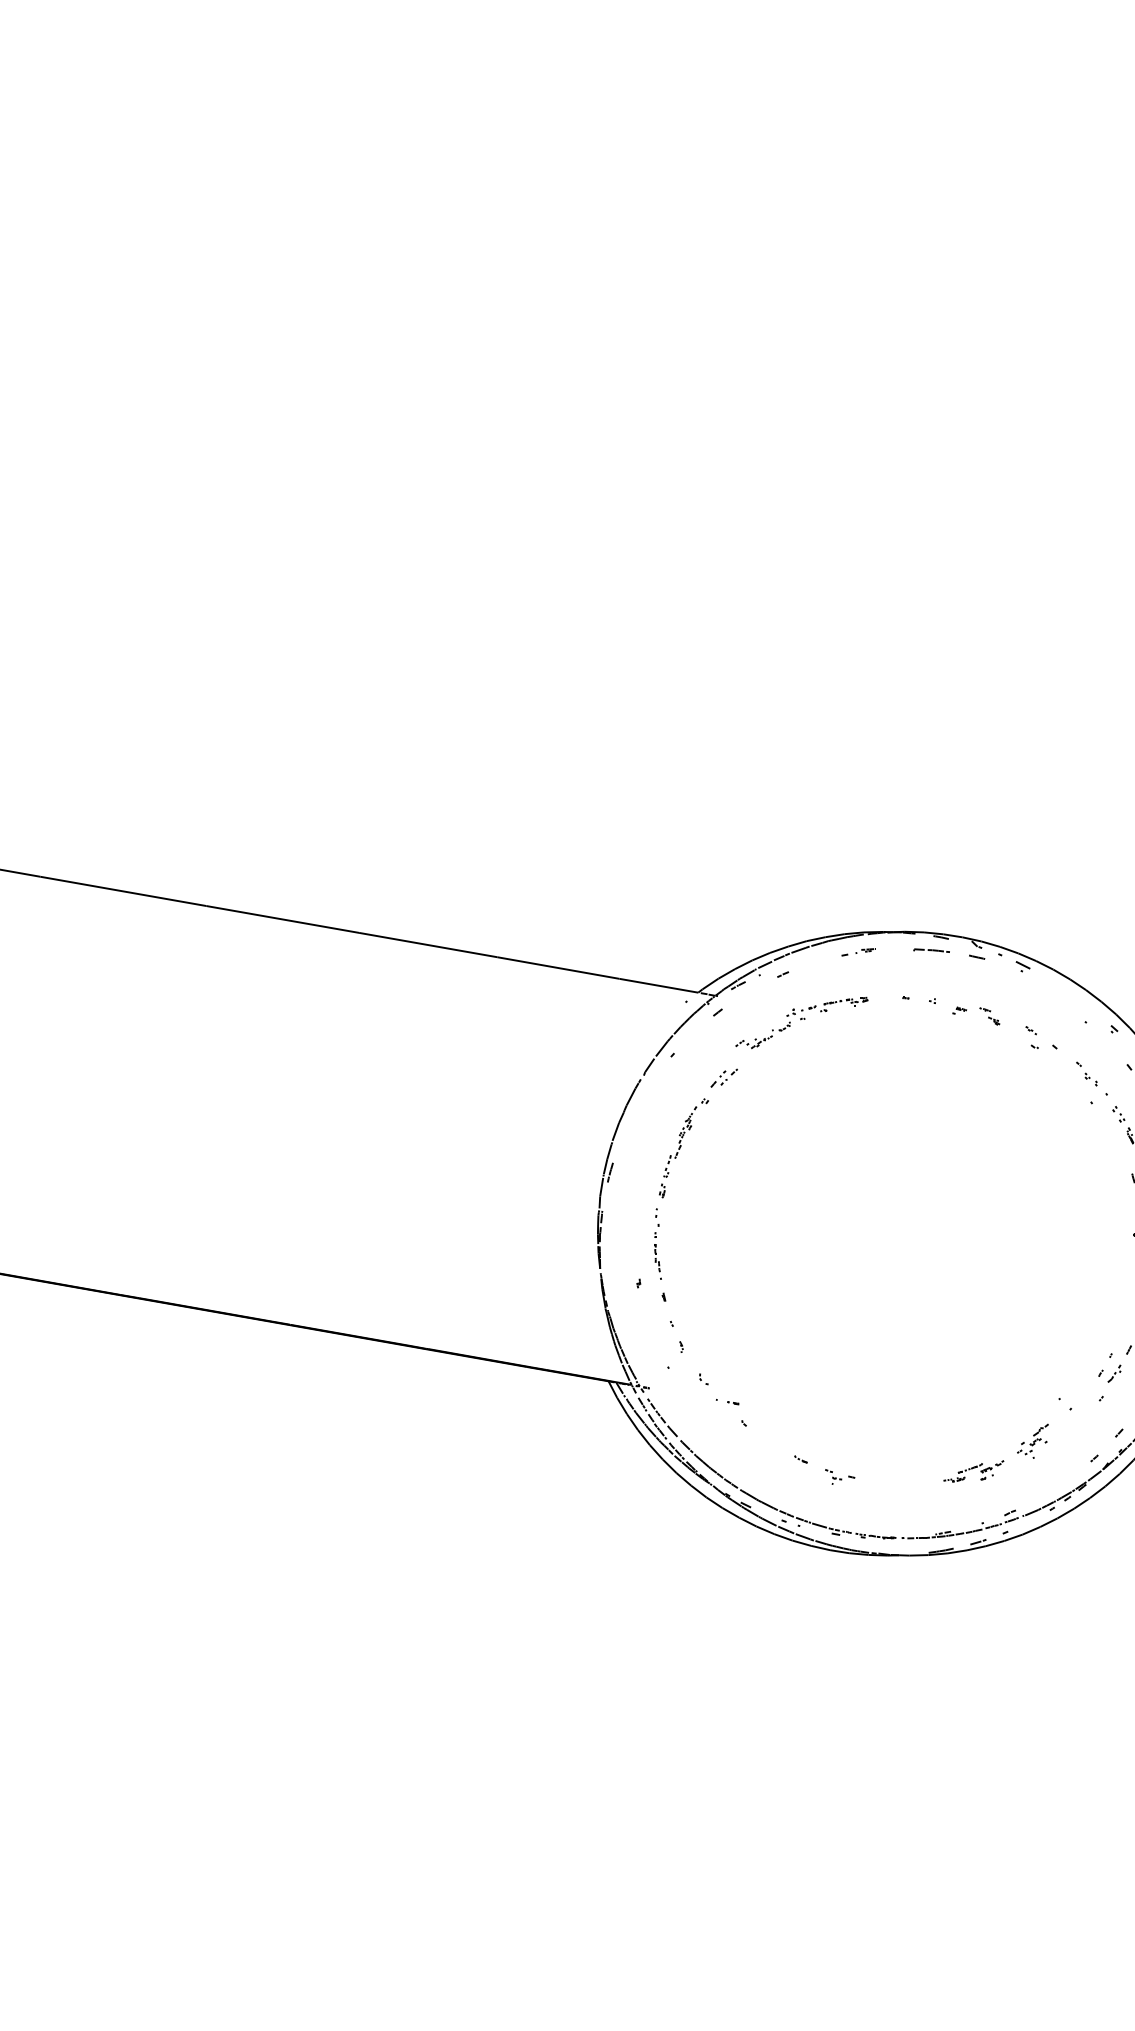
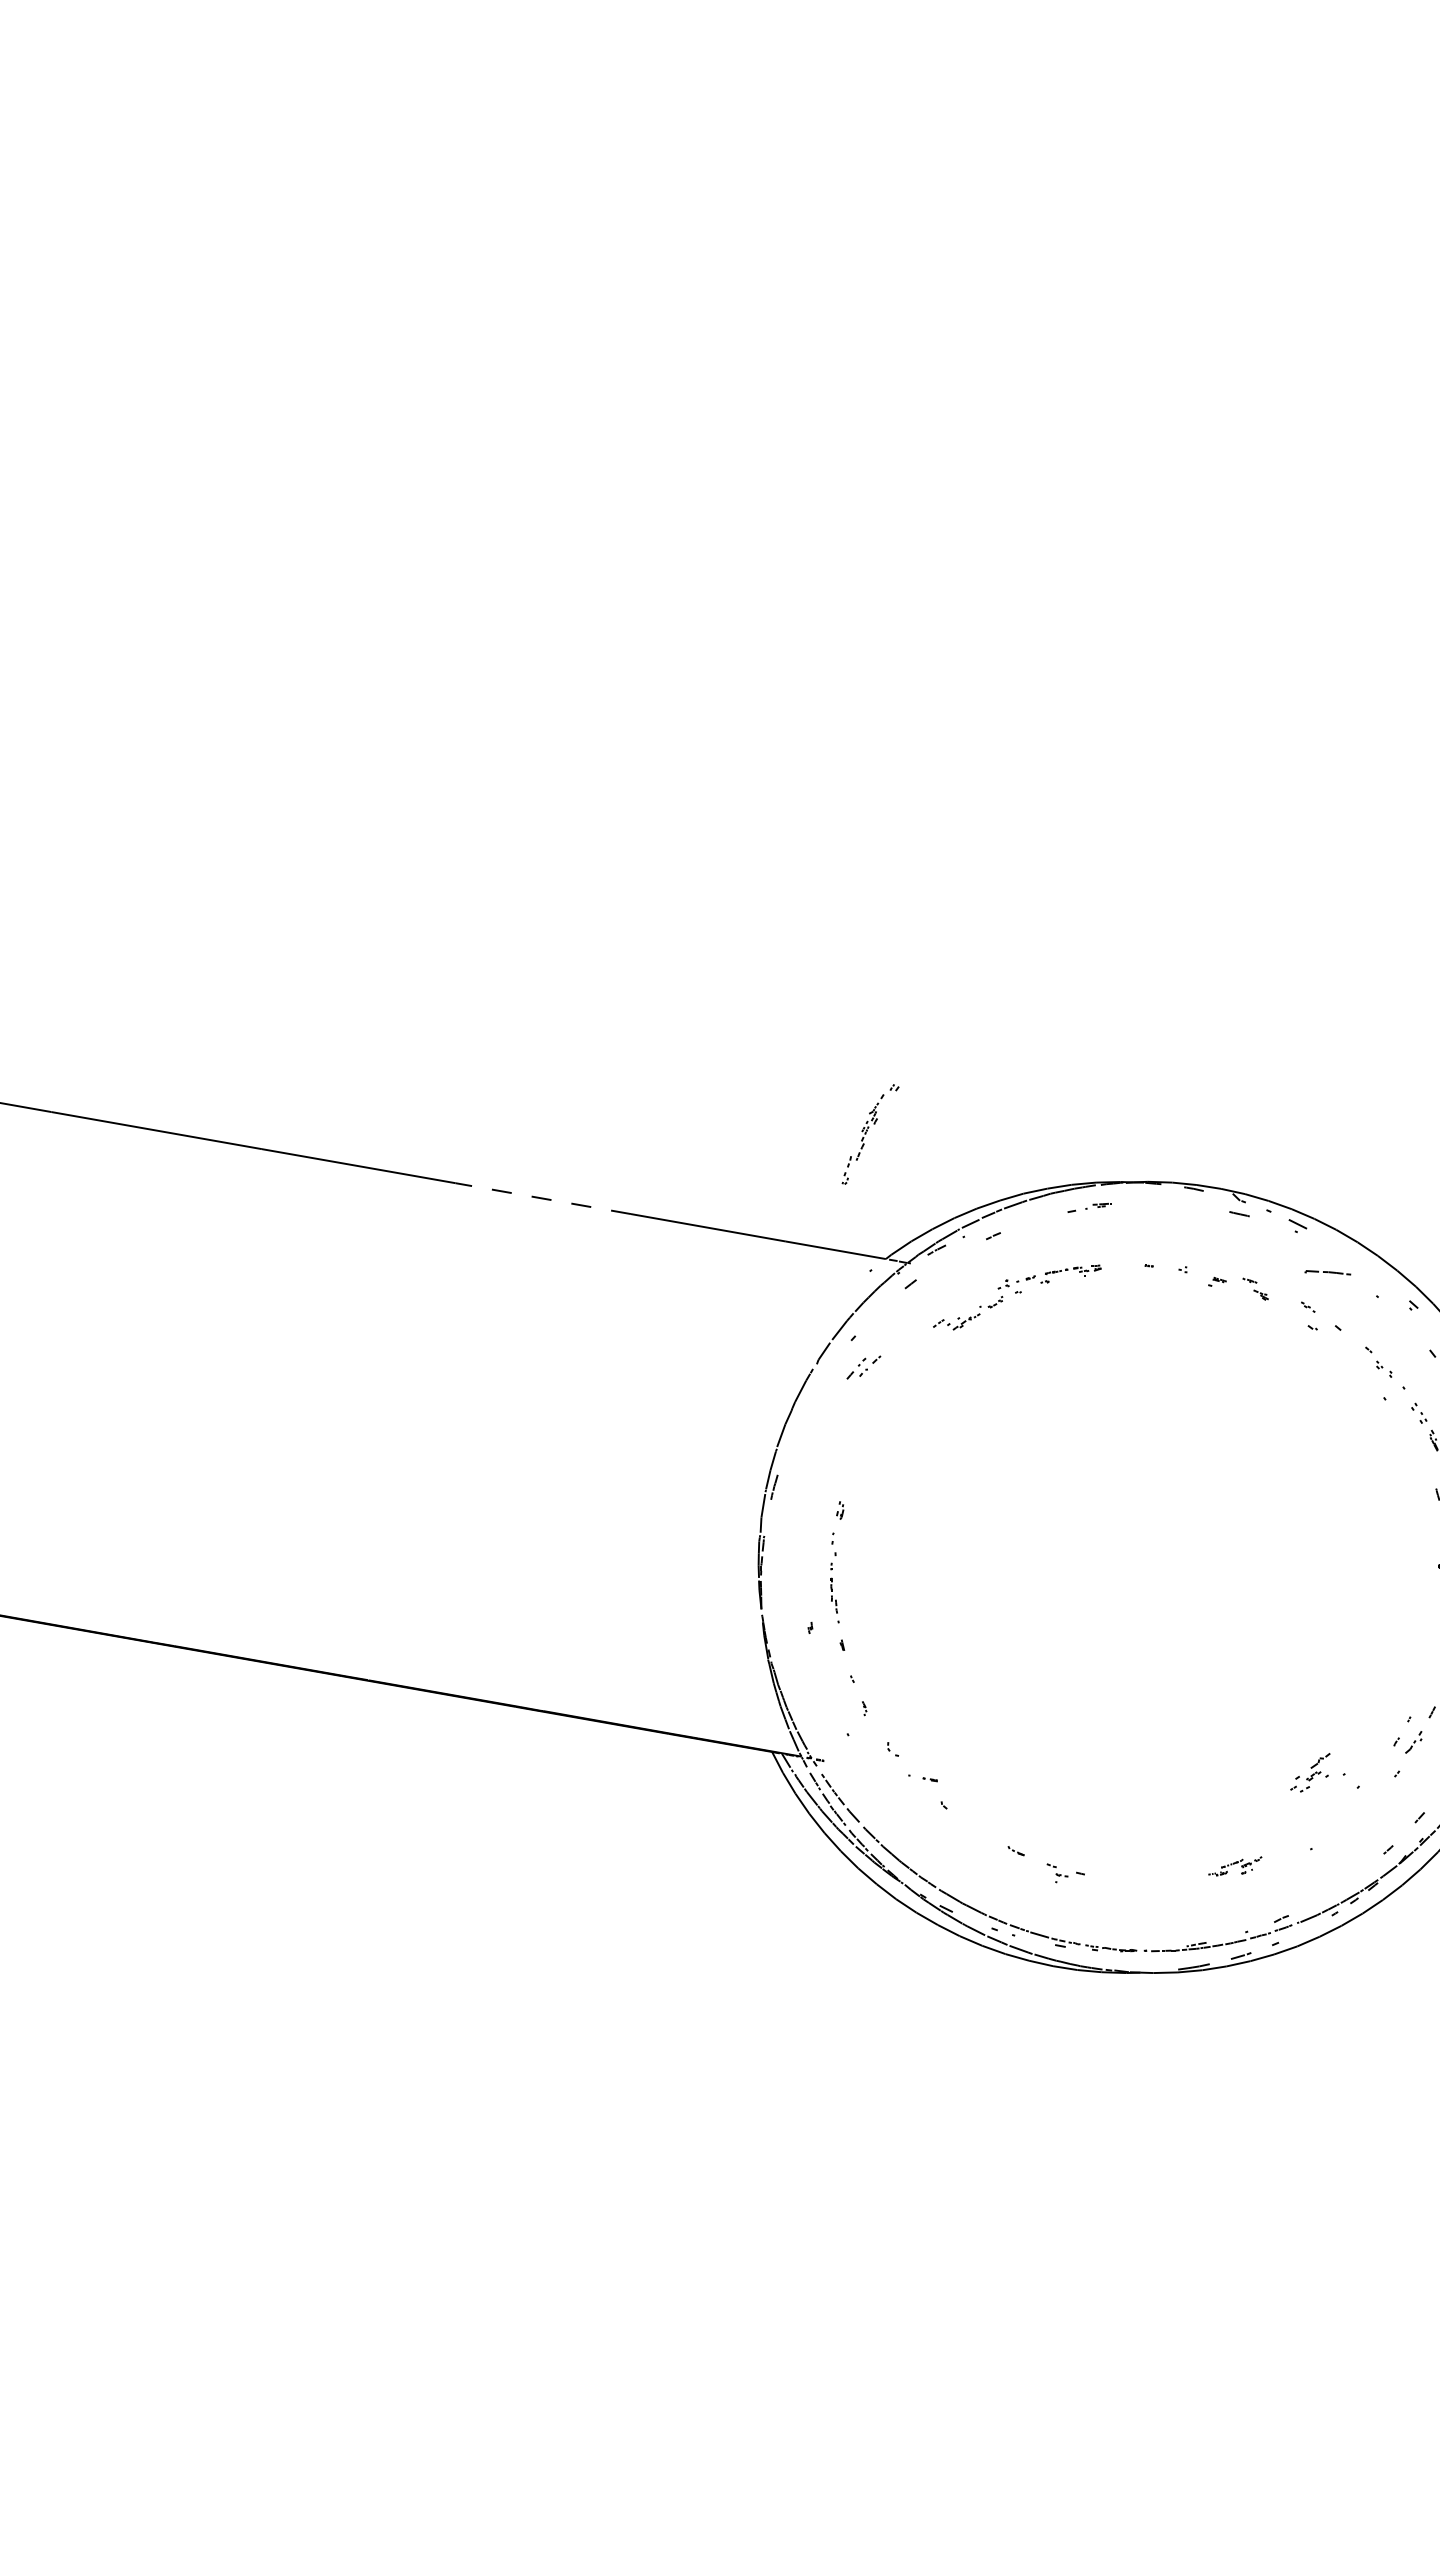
line: (428, 944) -> (543, 1198), solid -> dashed
part: (931, 950) -> (1327, 1272), moved
part: (723, 1078) -> (863, 1367), moved
part: (686, 1138) -> (870, 1134), moved
part: (1033, 1439) -> (1310, 1772), moved
part: (973, 1471) -> (1234, 1866), size x0.7

